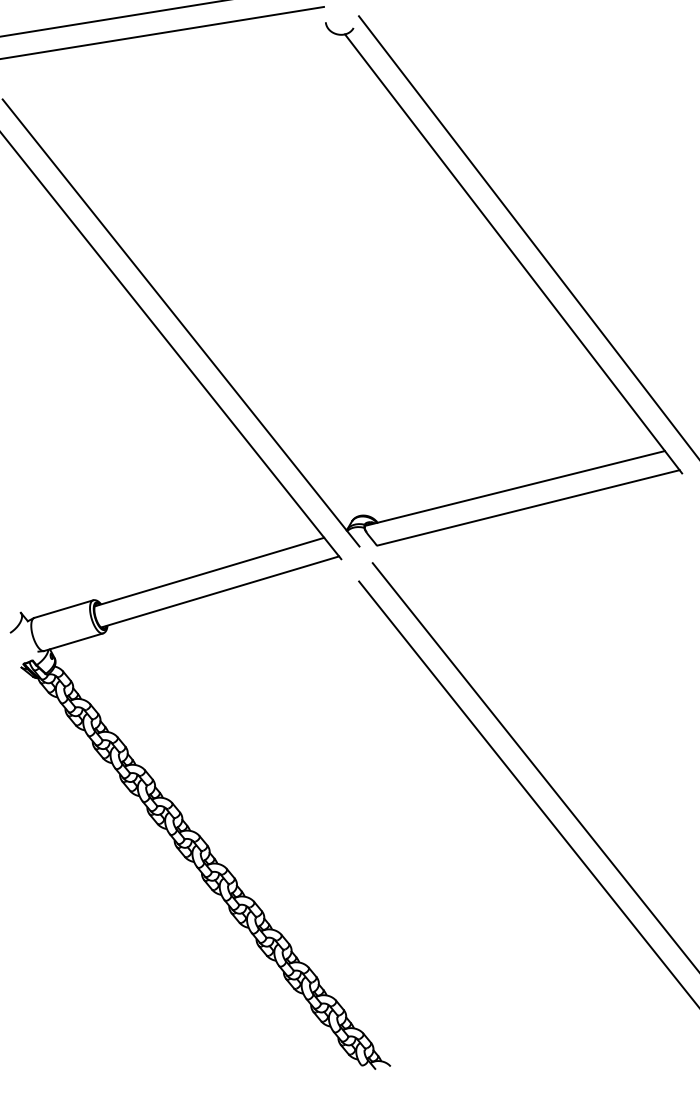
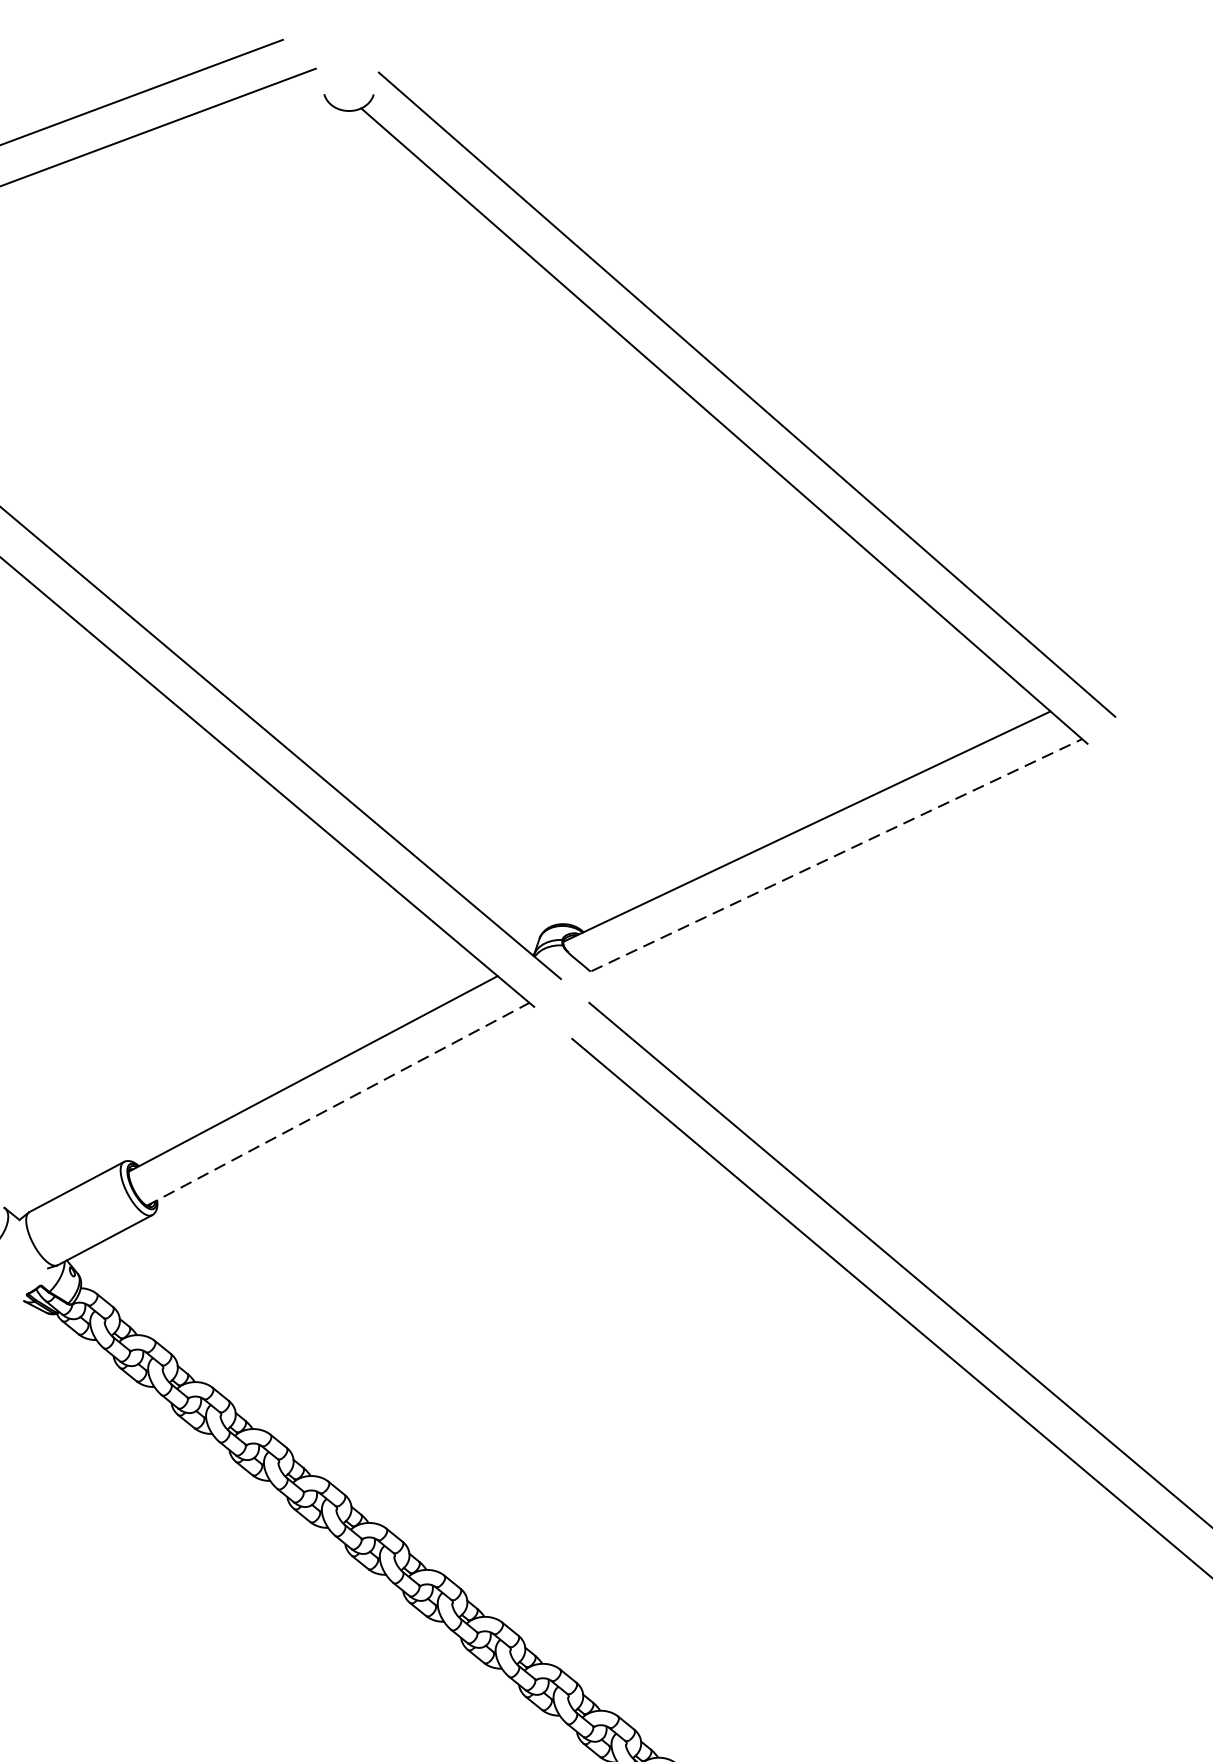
line: (528, 507) -> (836, 854), solid -> dashed
line: (220, 591) -> (338, 1103), solid -> dashed

